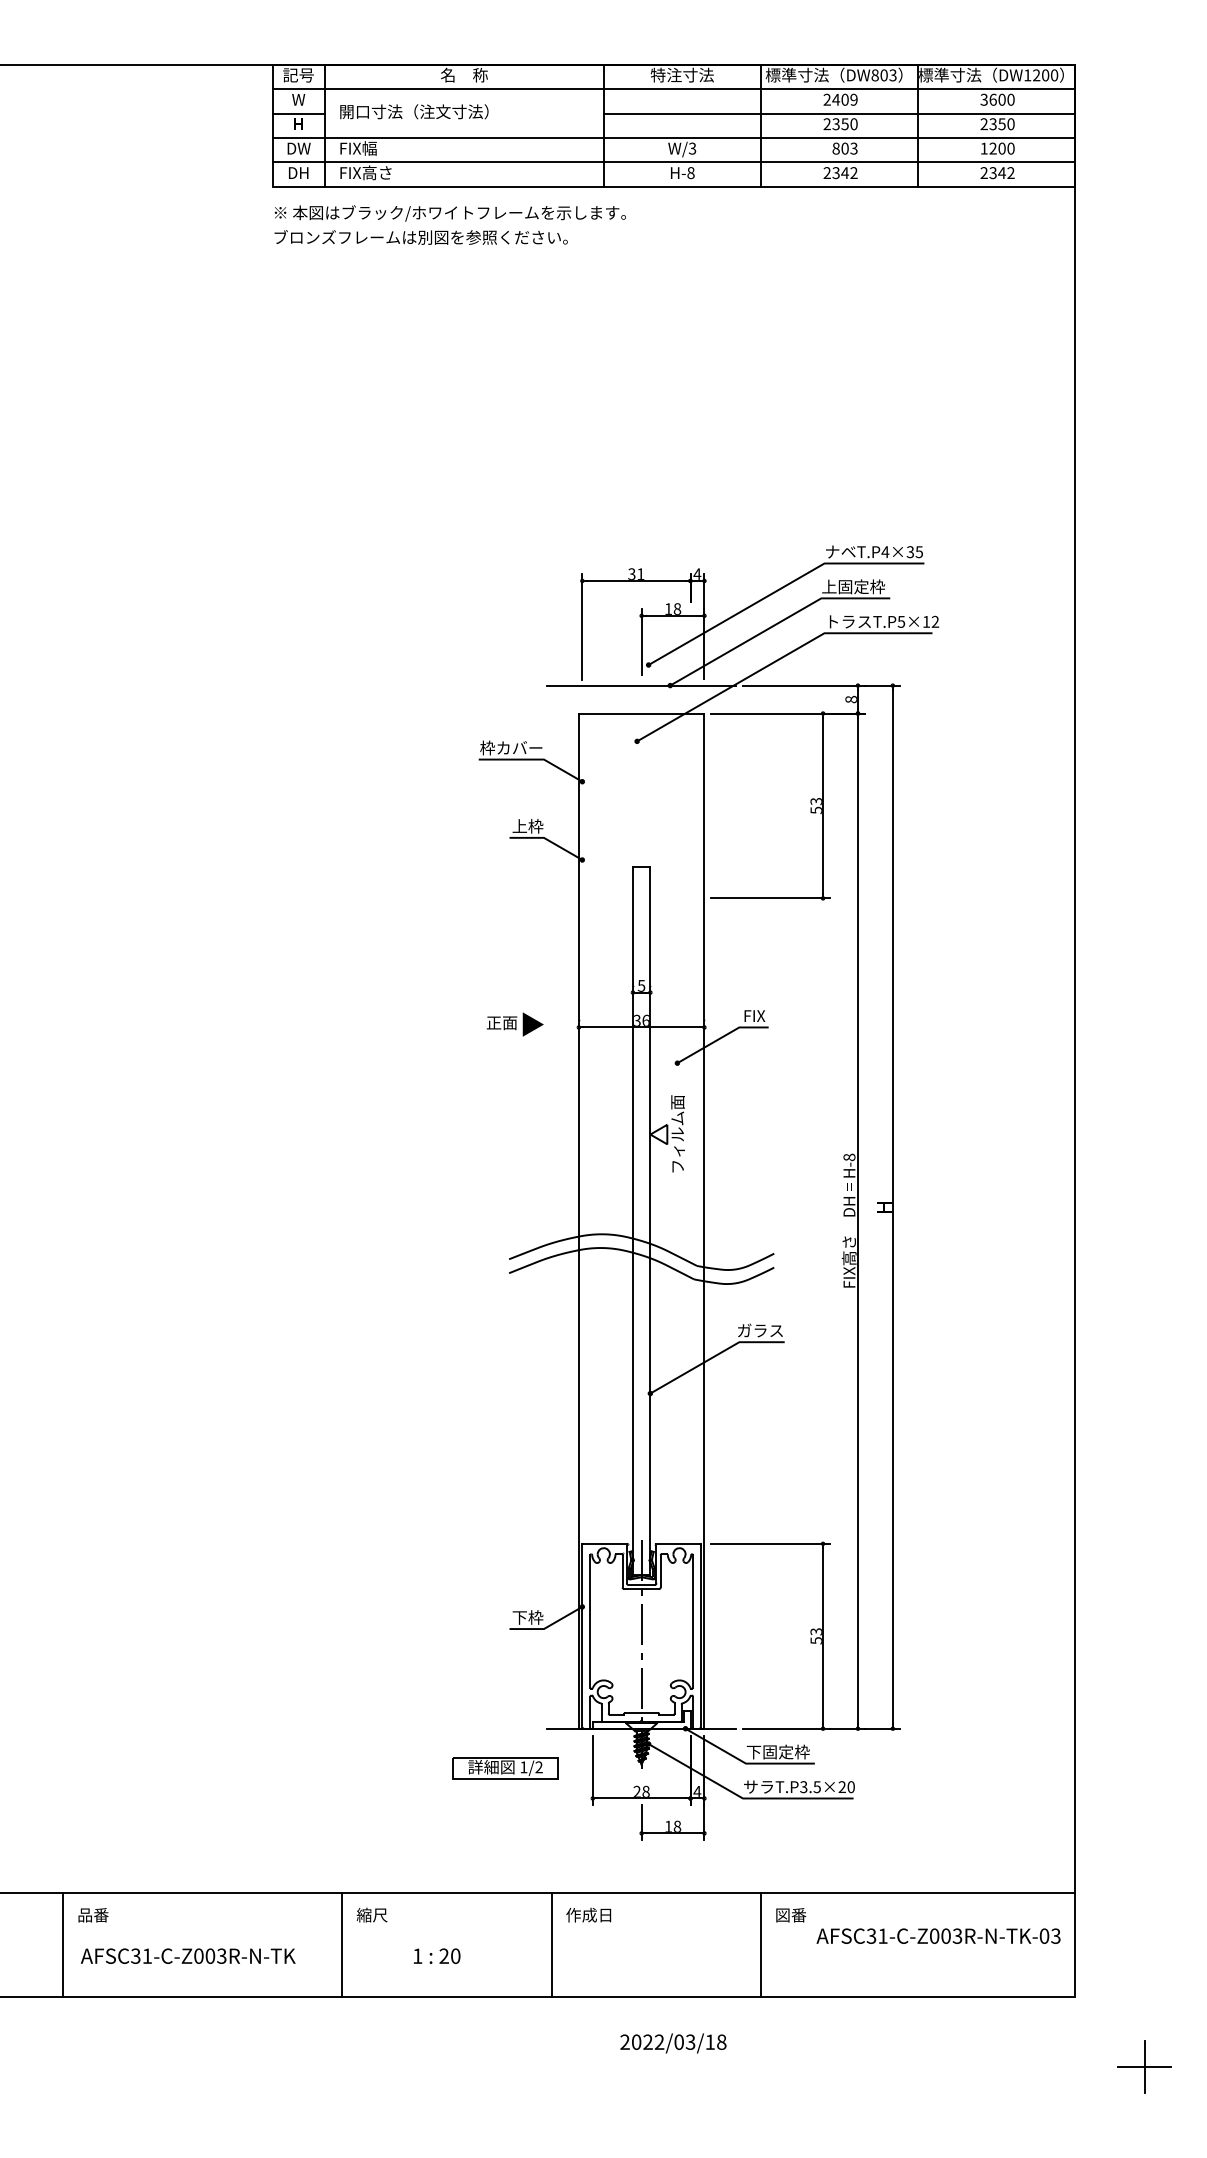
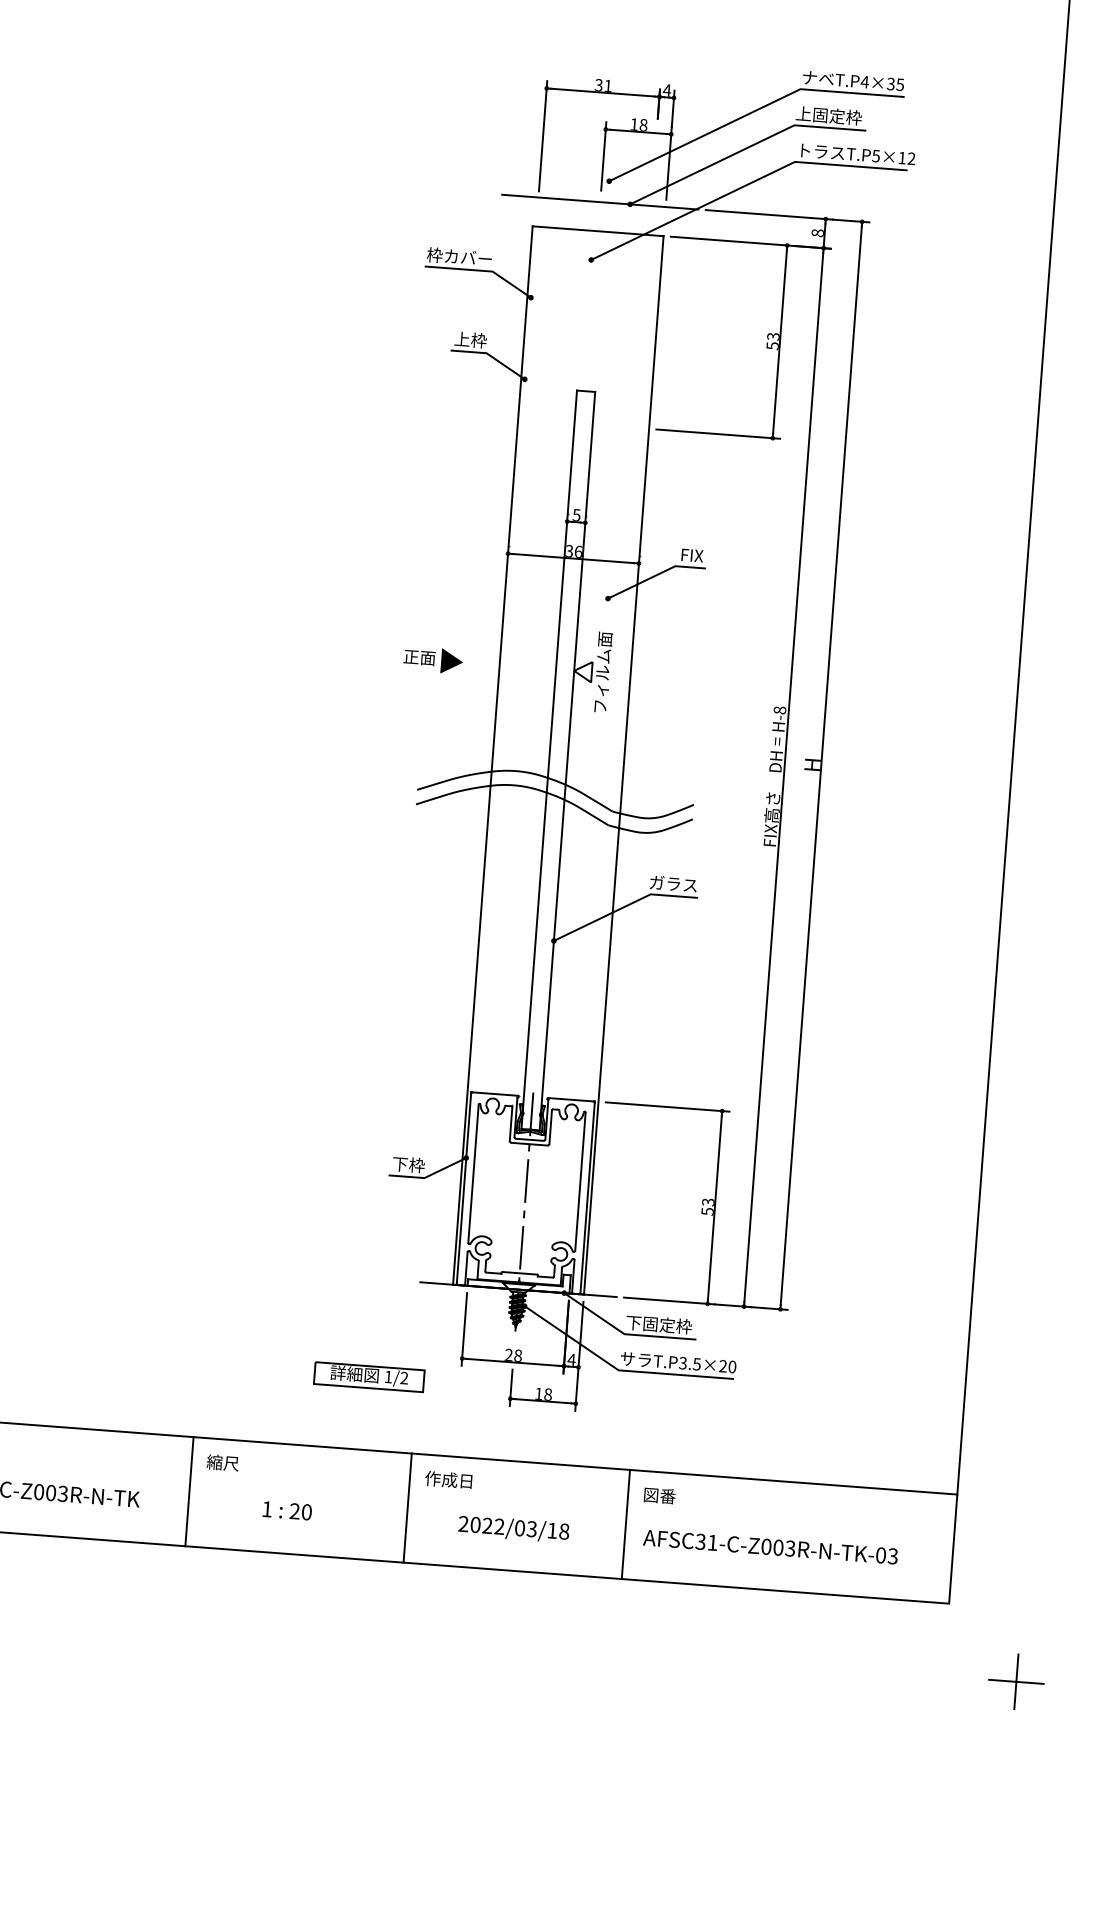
text: (514, 1024) -> (432, 660), moved
part: (505, 1768) -> (369, 1376), moved
text: (938, 1935) -> (770, 1546), moved
text: (673, 2043) -> (513, 1529), moved

